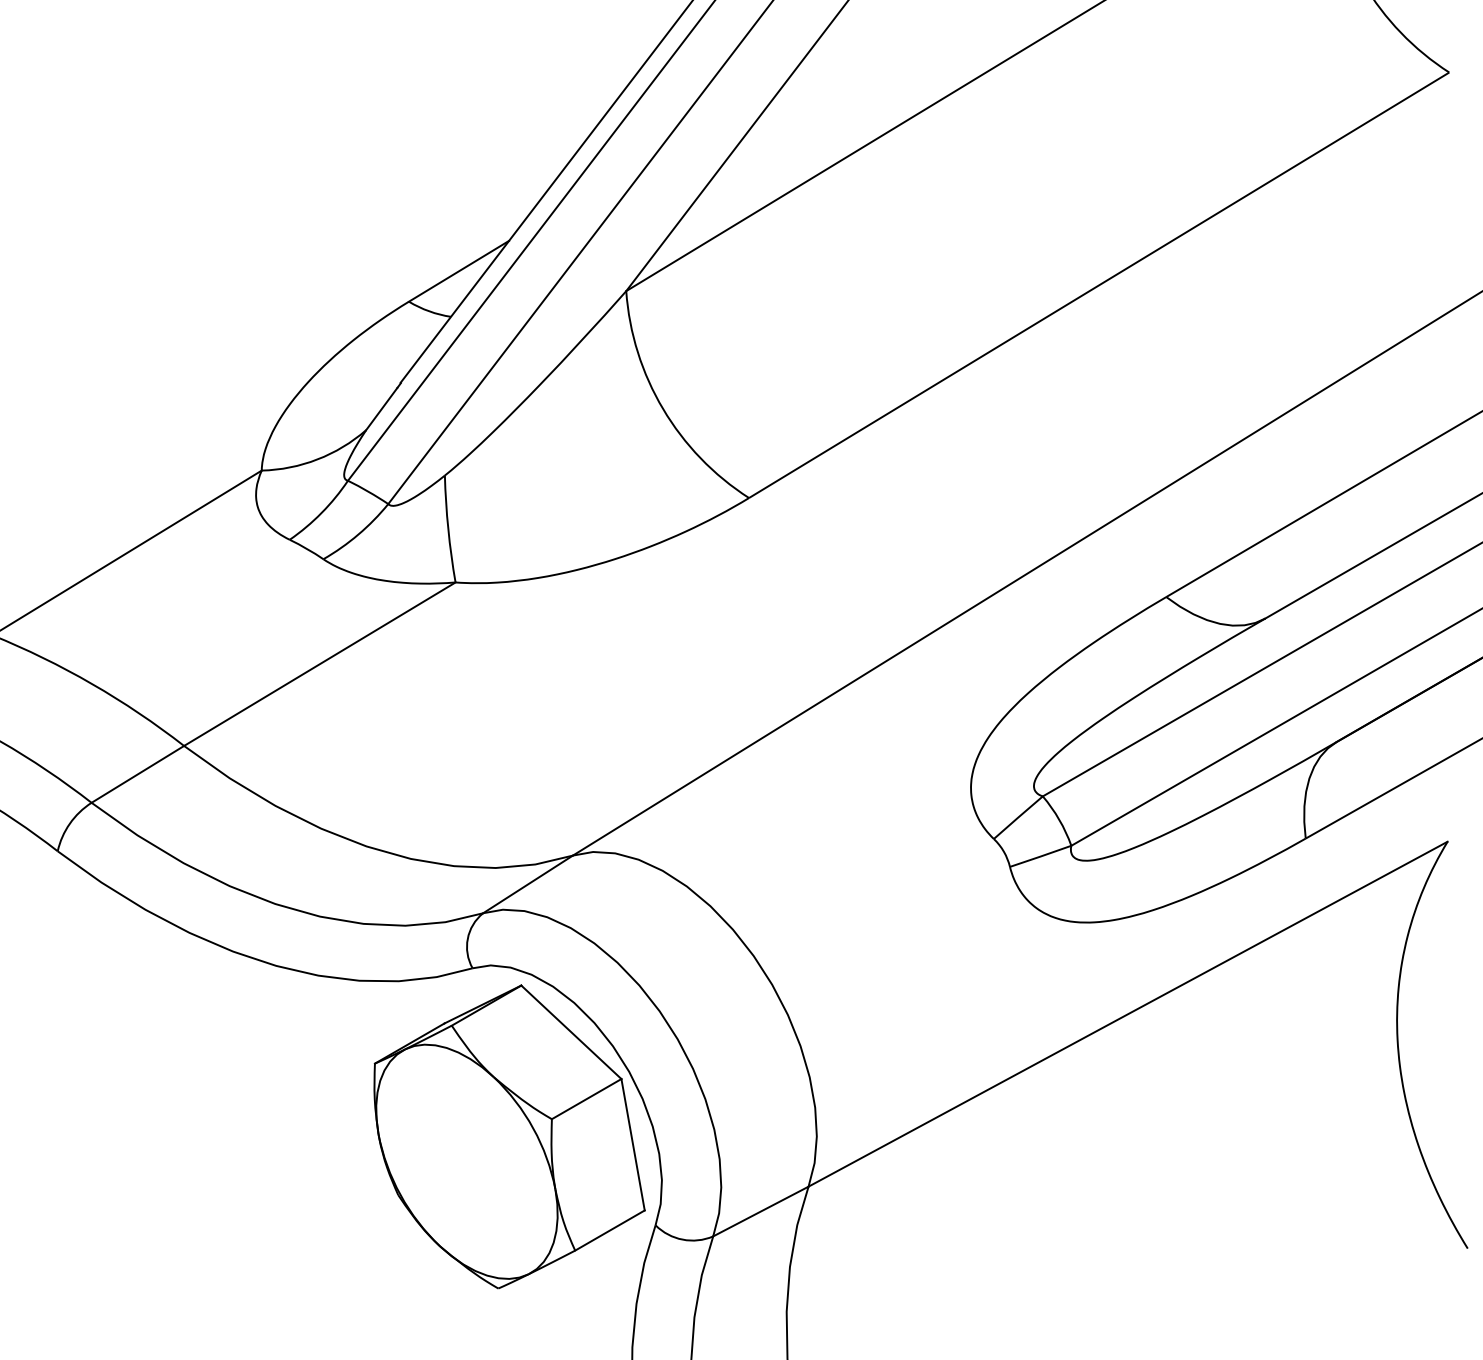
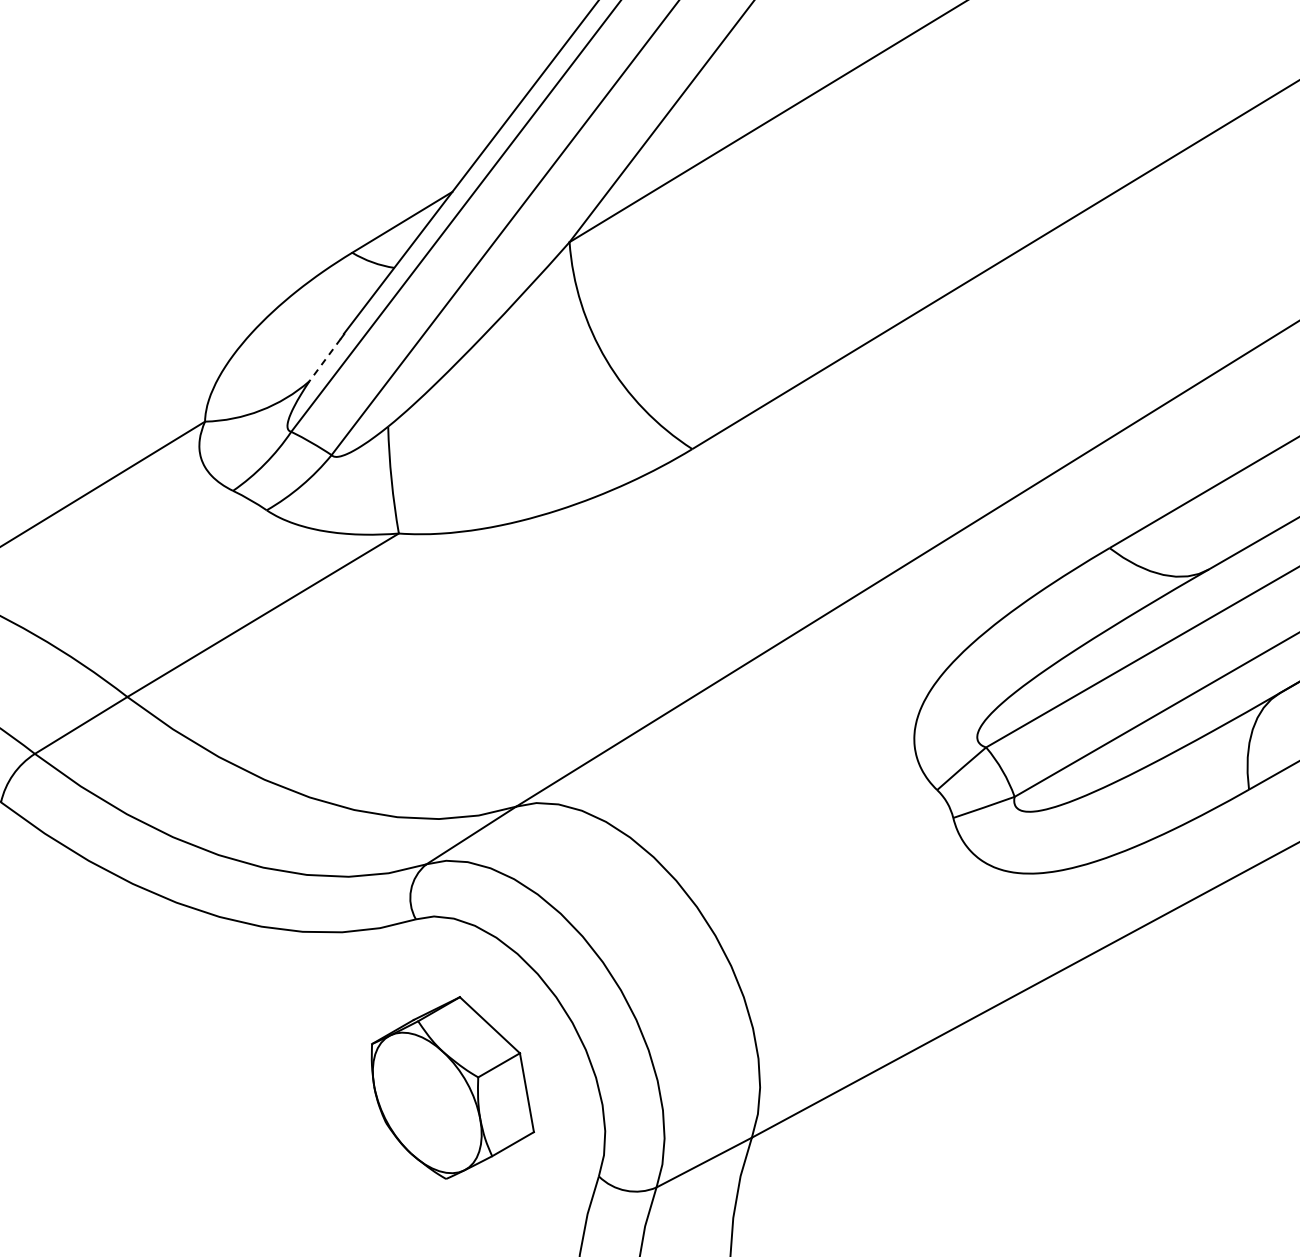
line: (381, 409) -> (324, 360), solid -> dashed
part: (509, 1136) -> (452, 1087), size x0.6

